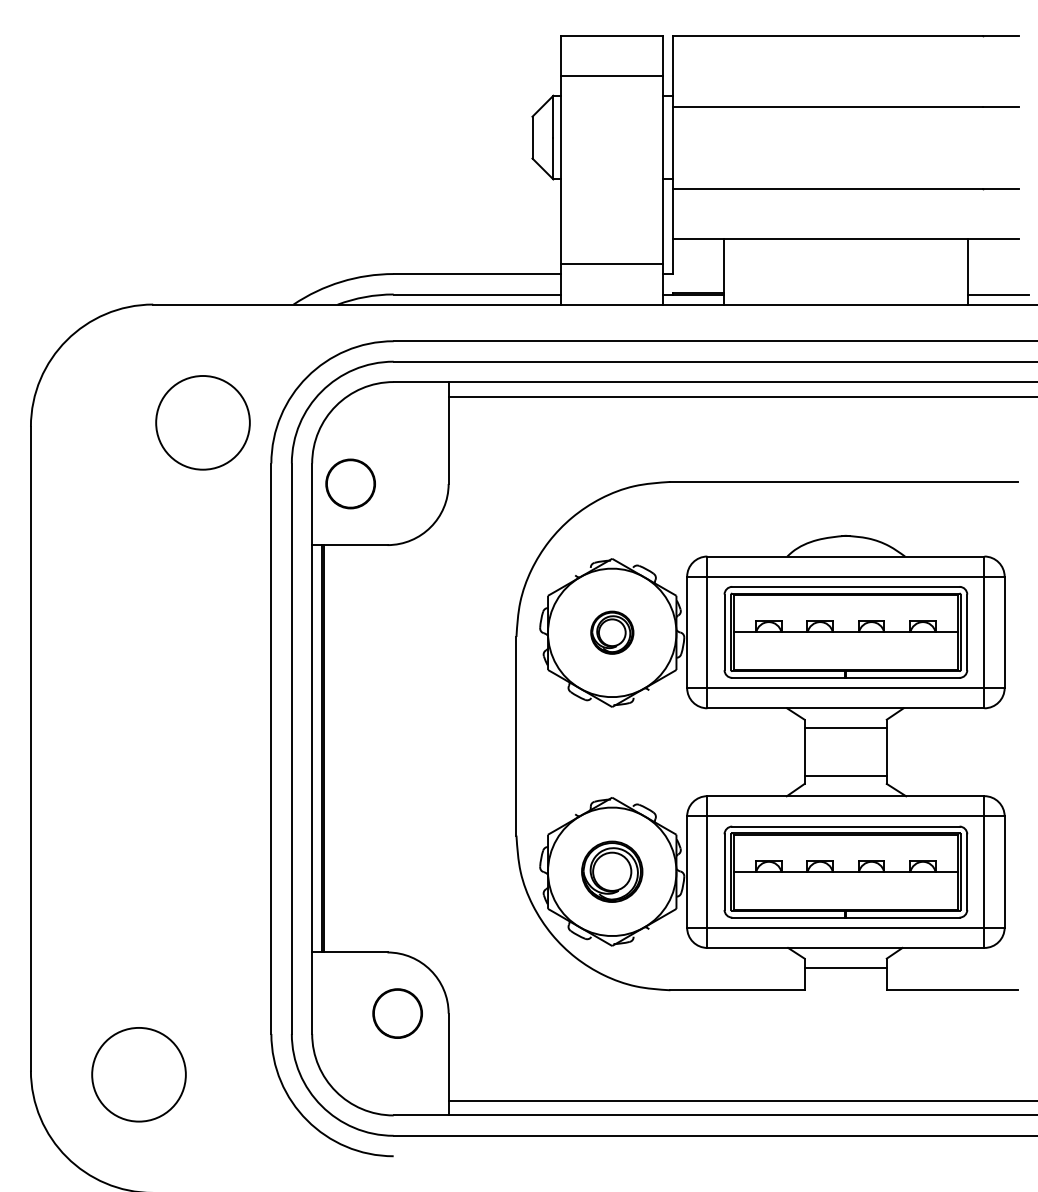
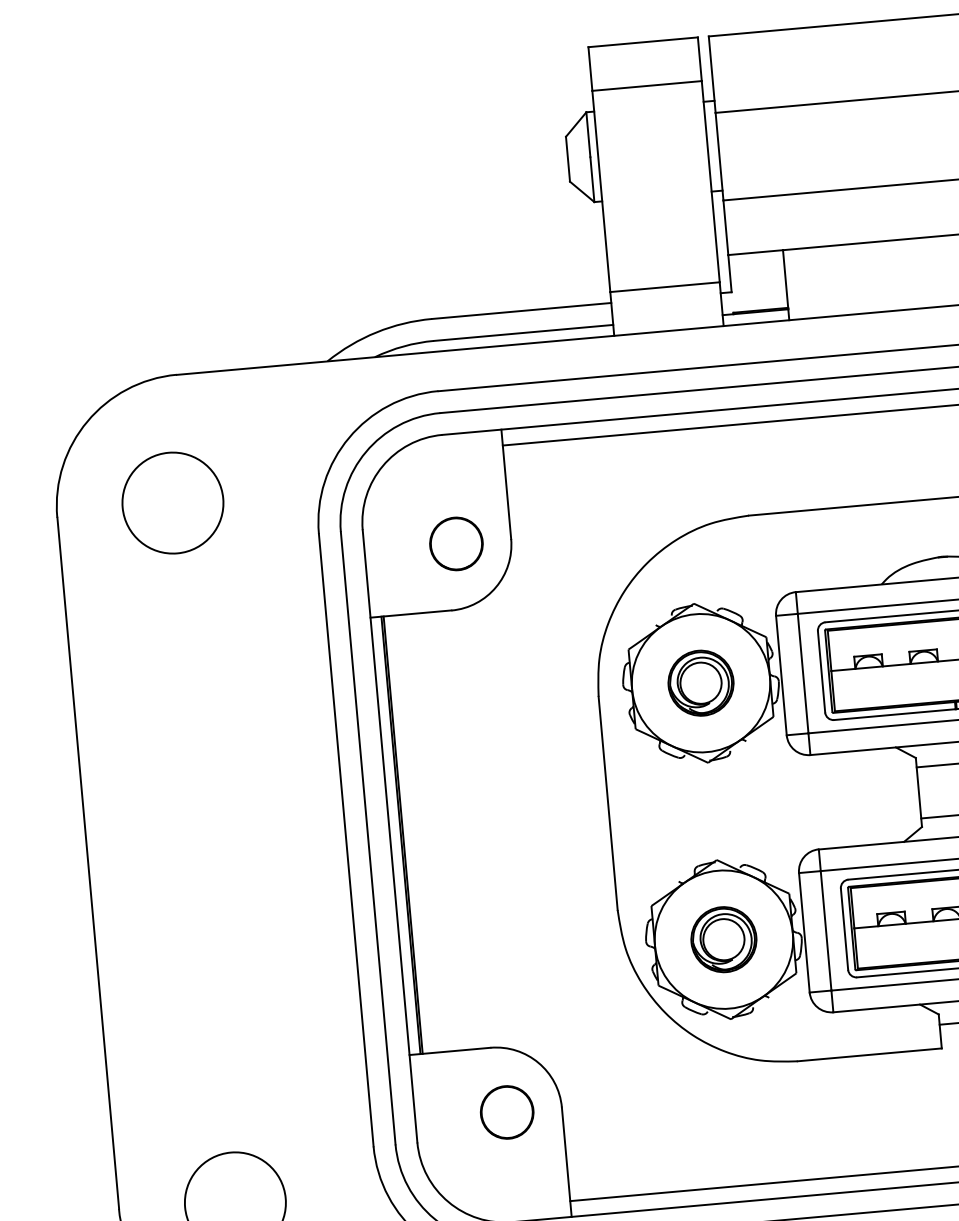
circle: (202, 422) -> (172, 502), moved
part: (350, 483) -> (456, 543), moved
part: (612, 632) -> (701, 682), size x1.43

